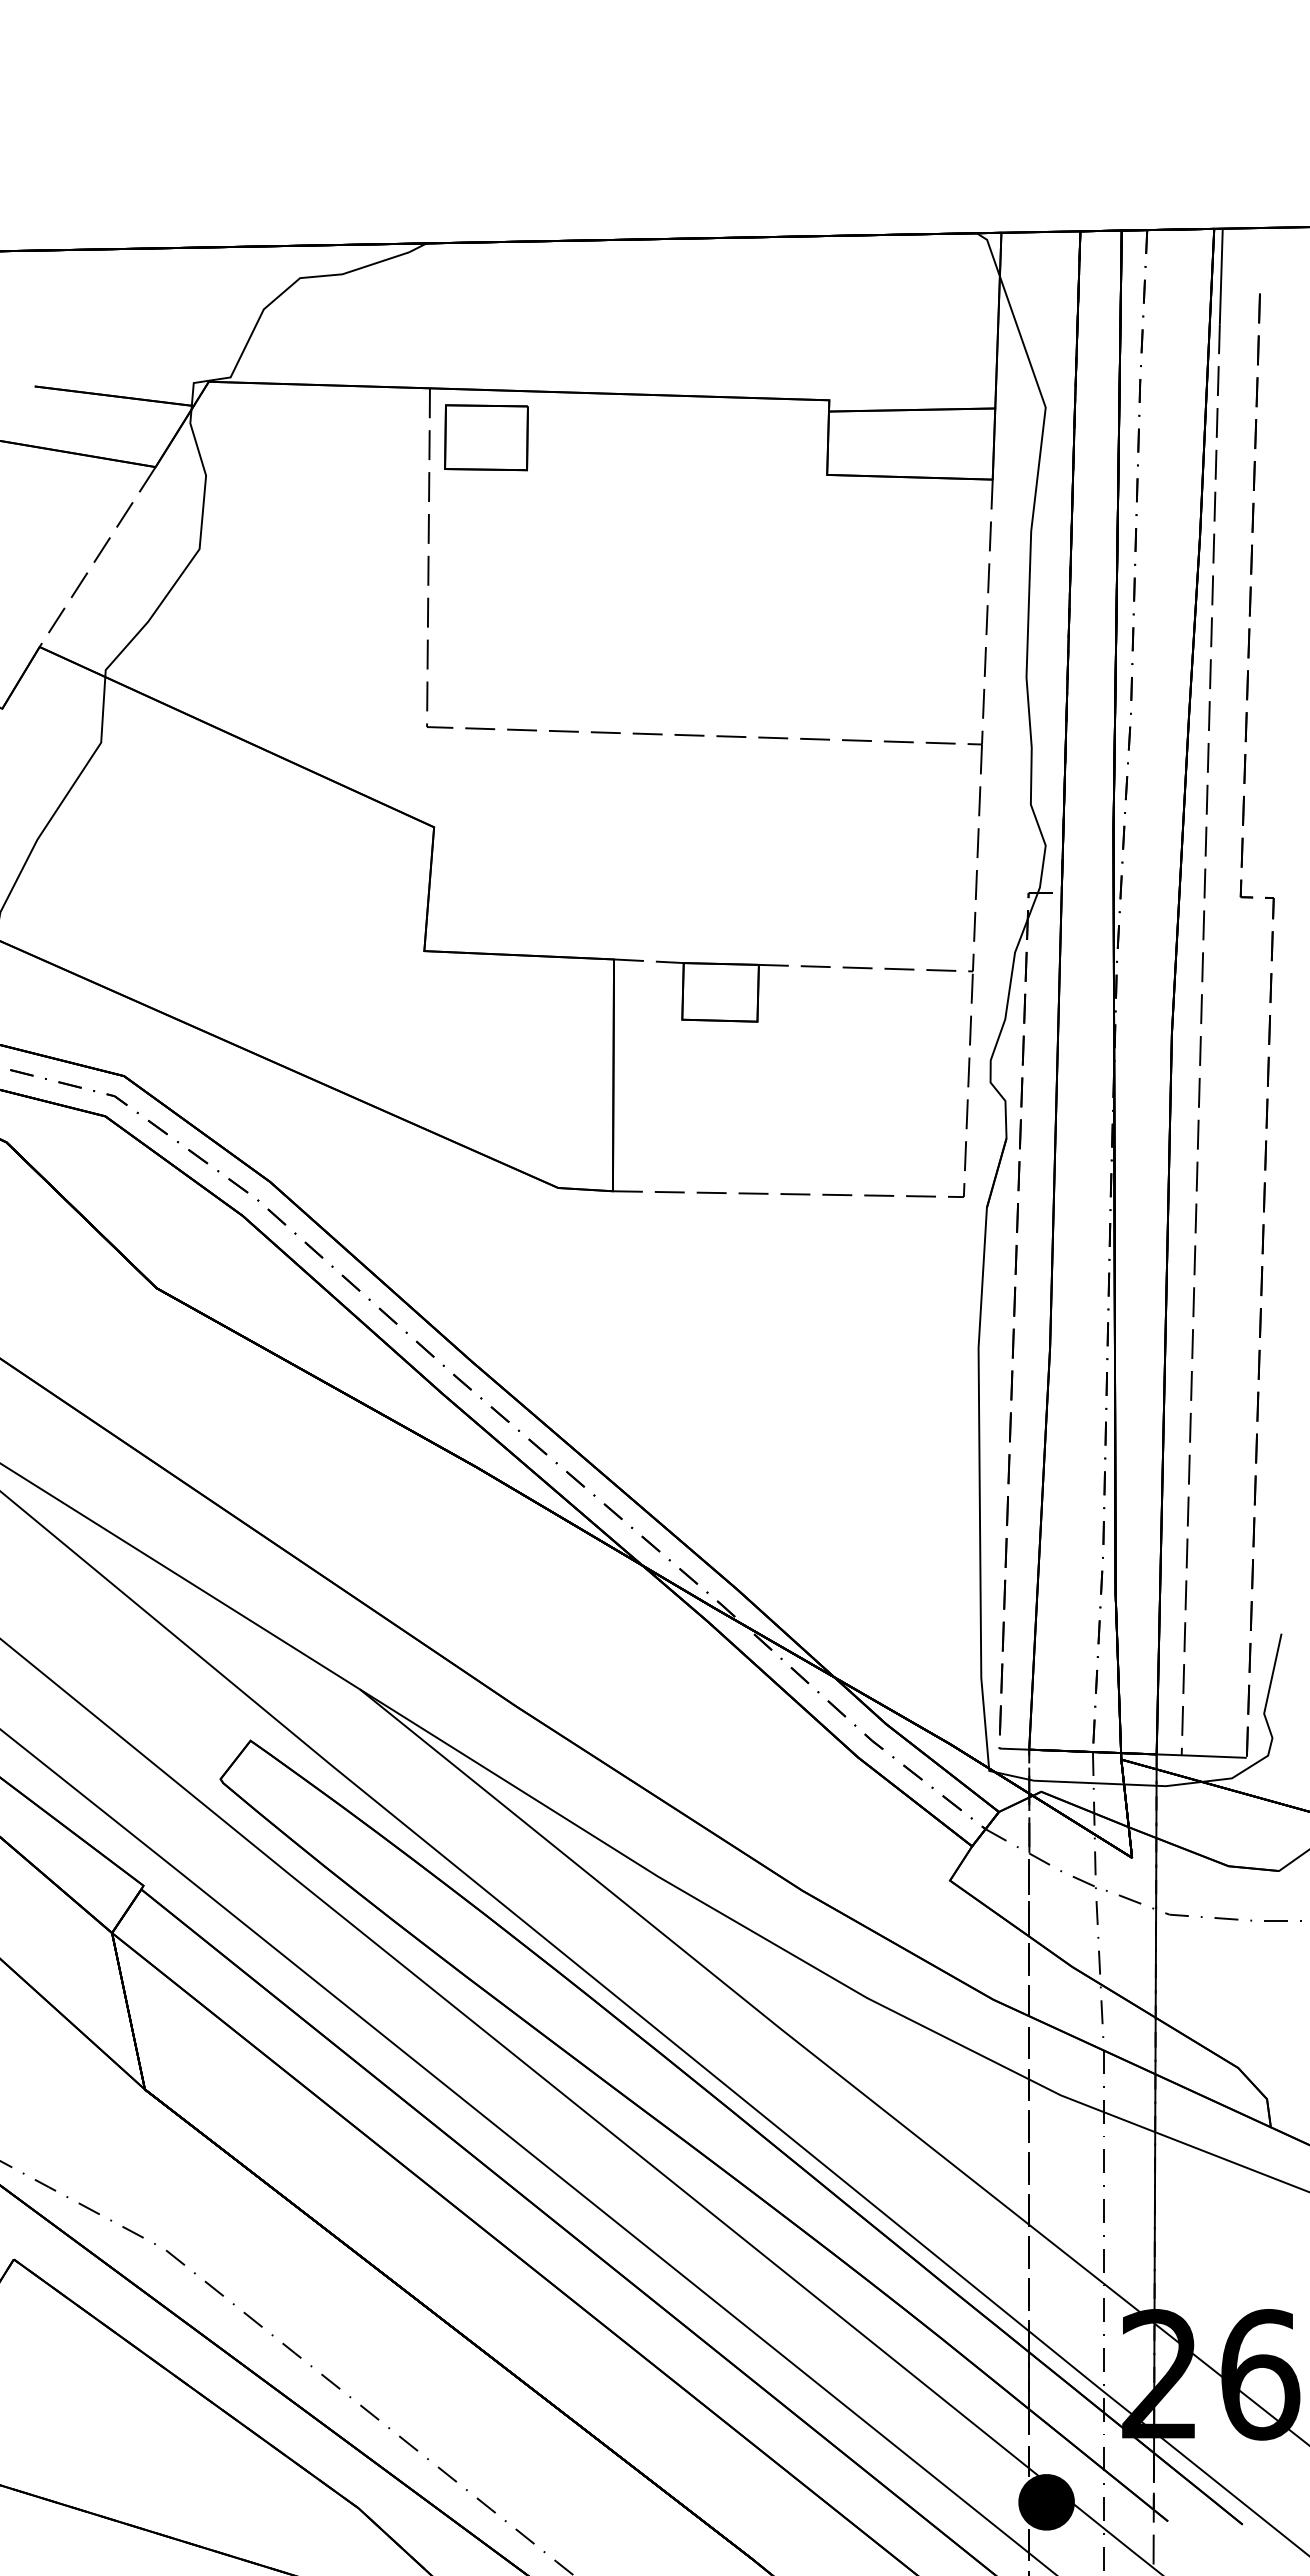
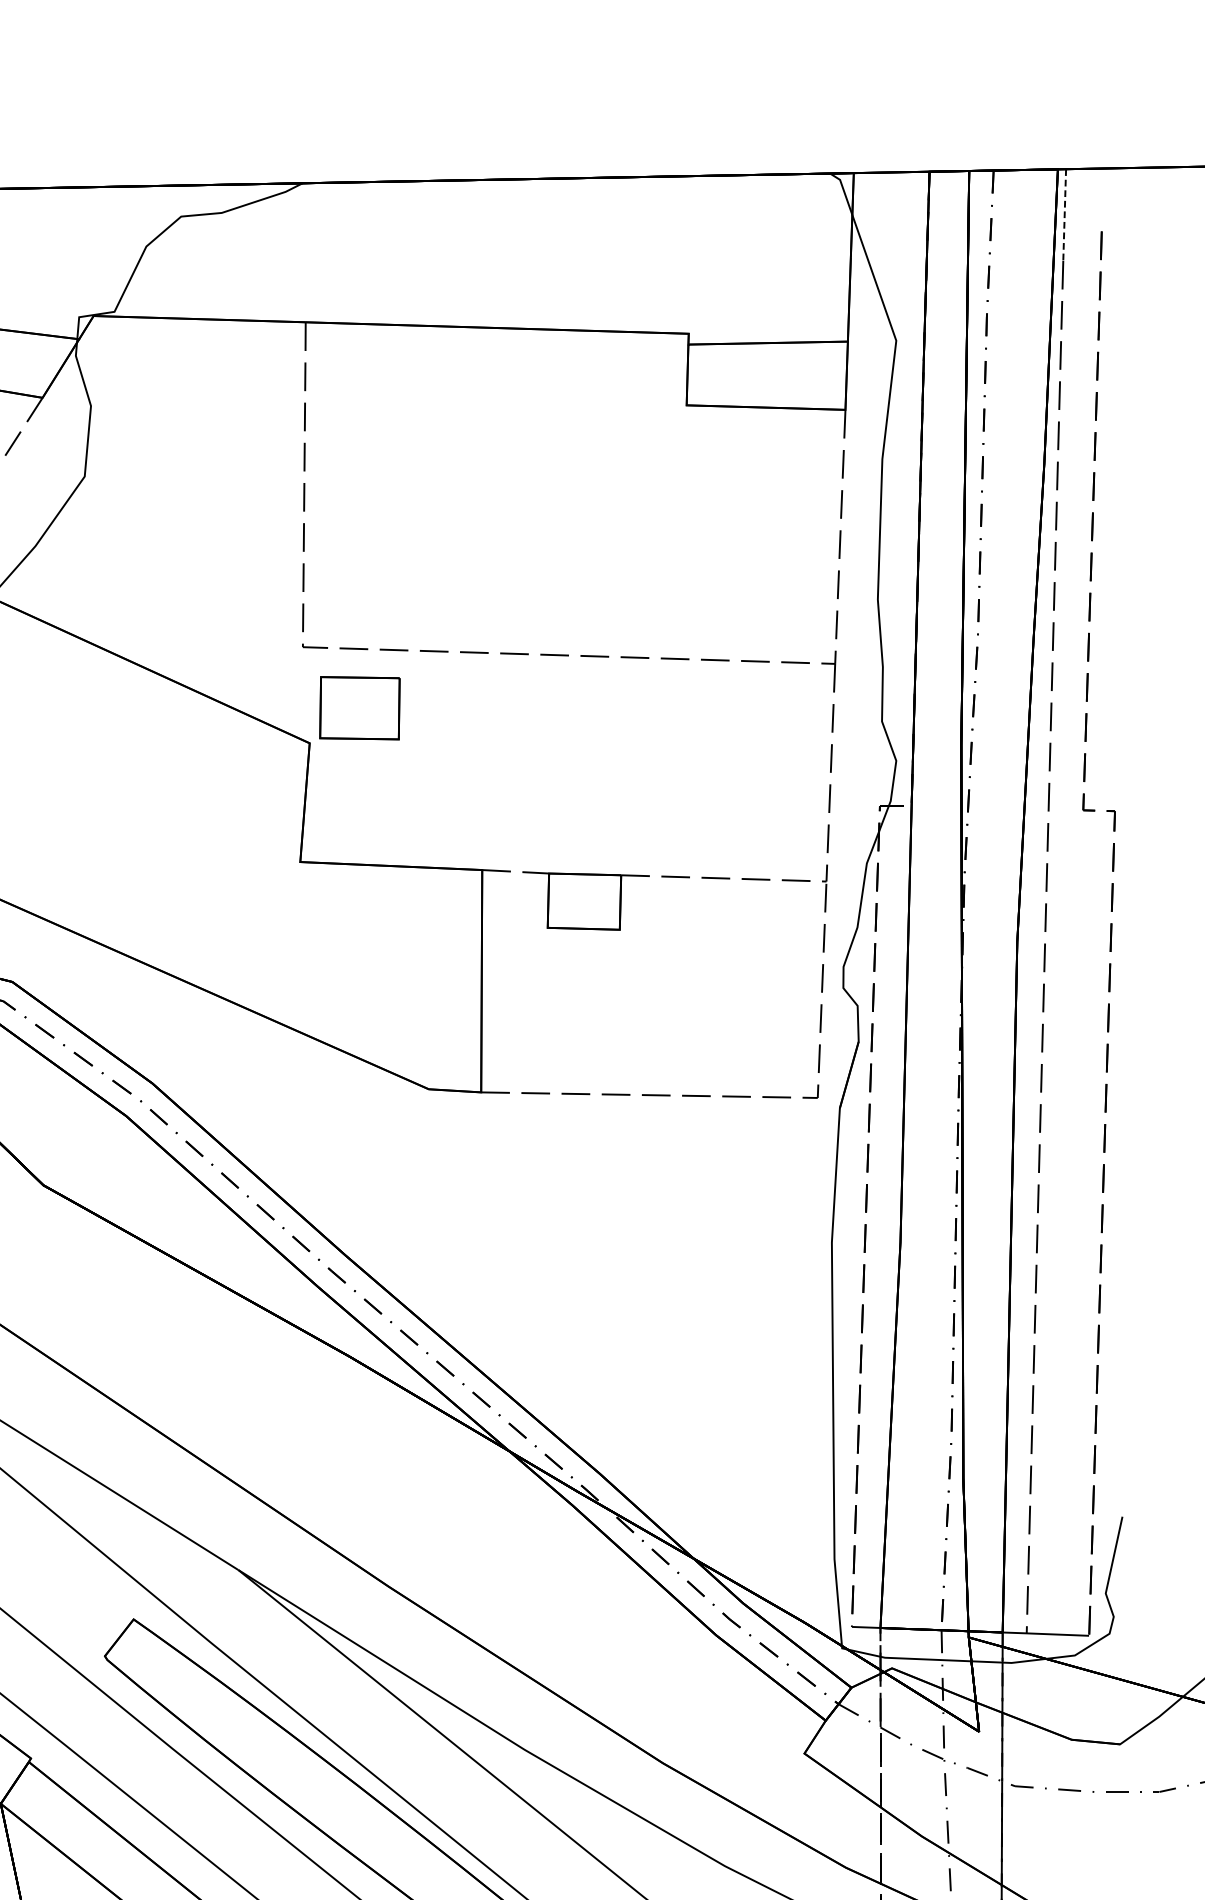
line: (1221, 275) -> (1064, 214), solid -> dashed
part: (486, 437) -> (359, 708), moved

